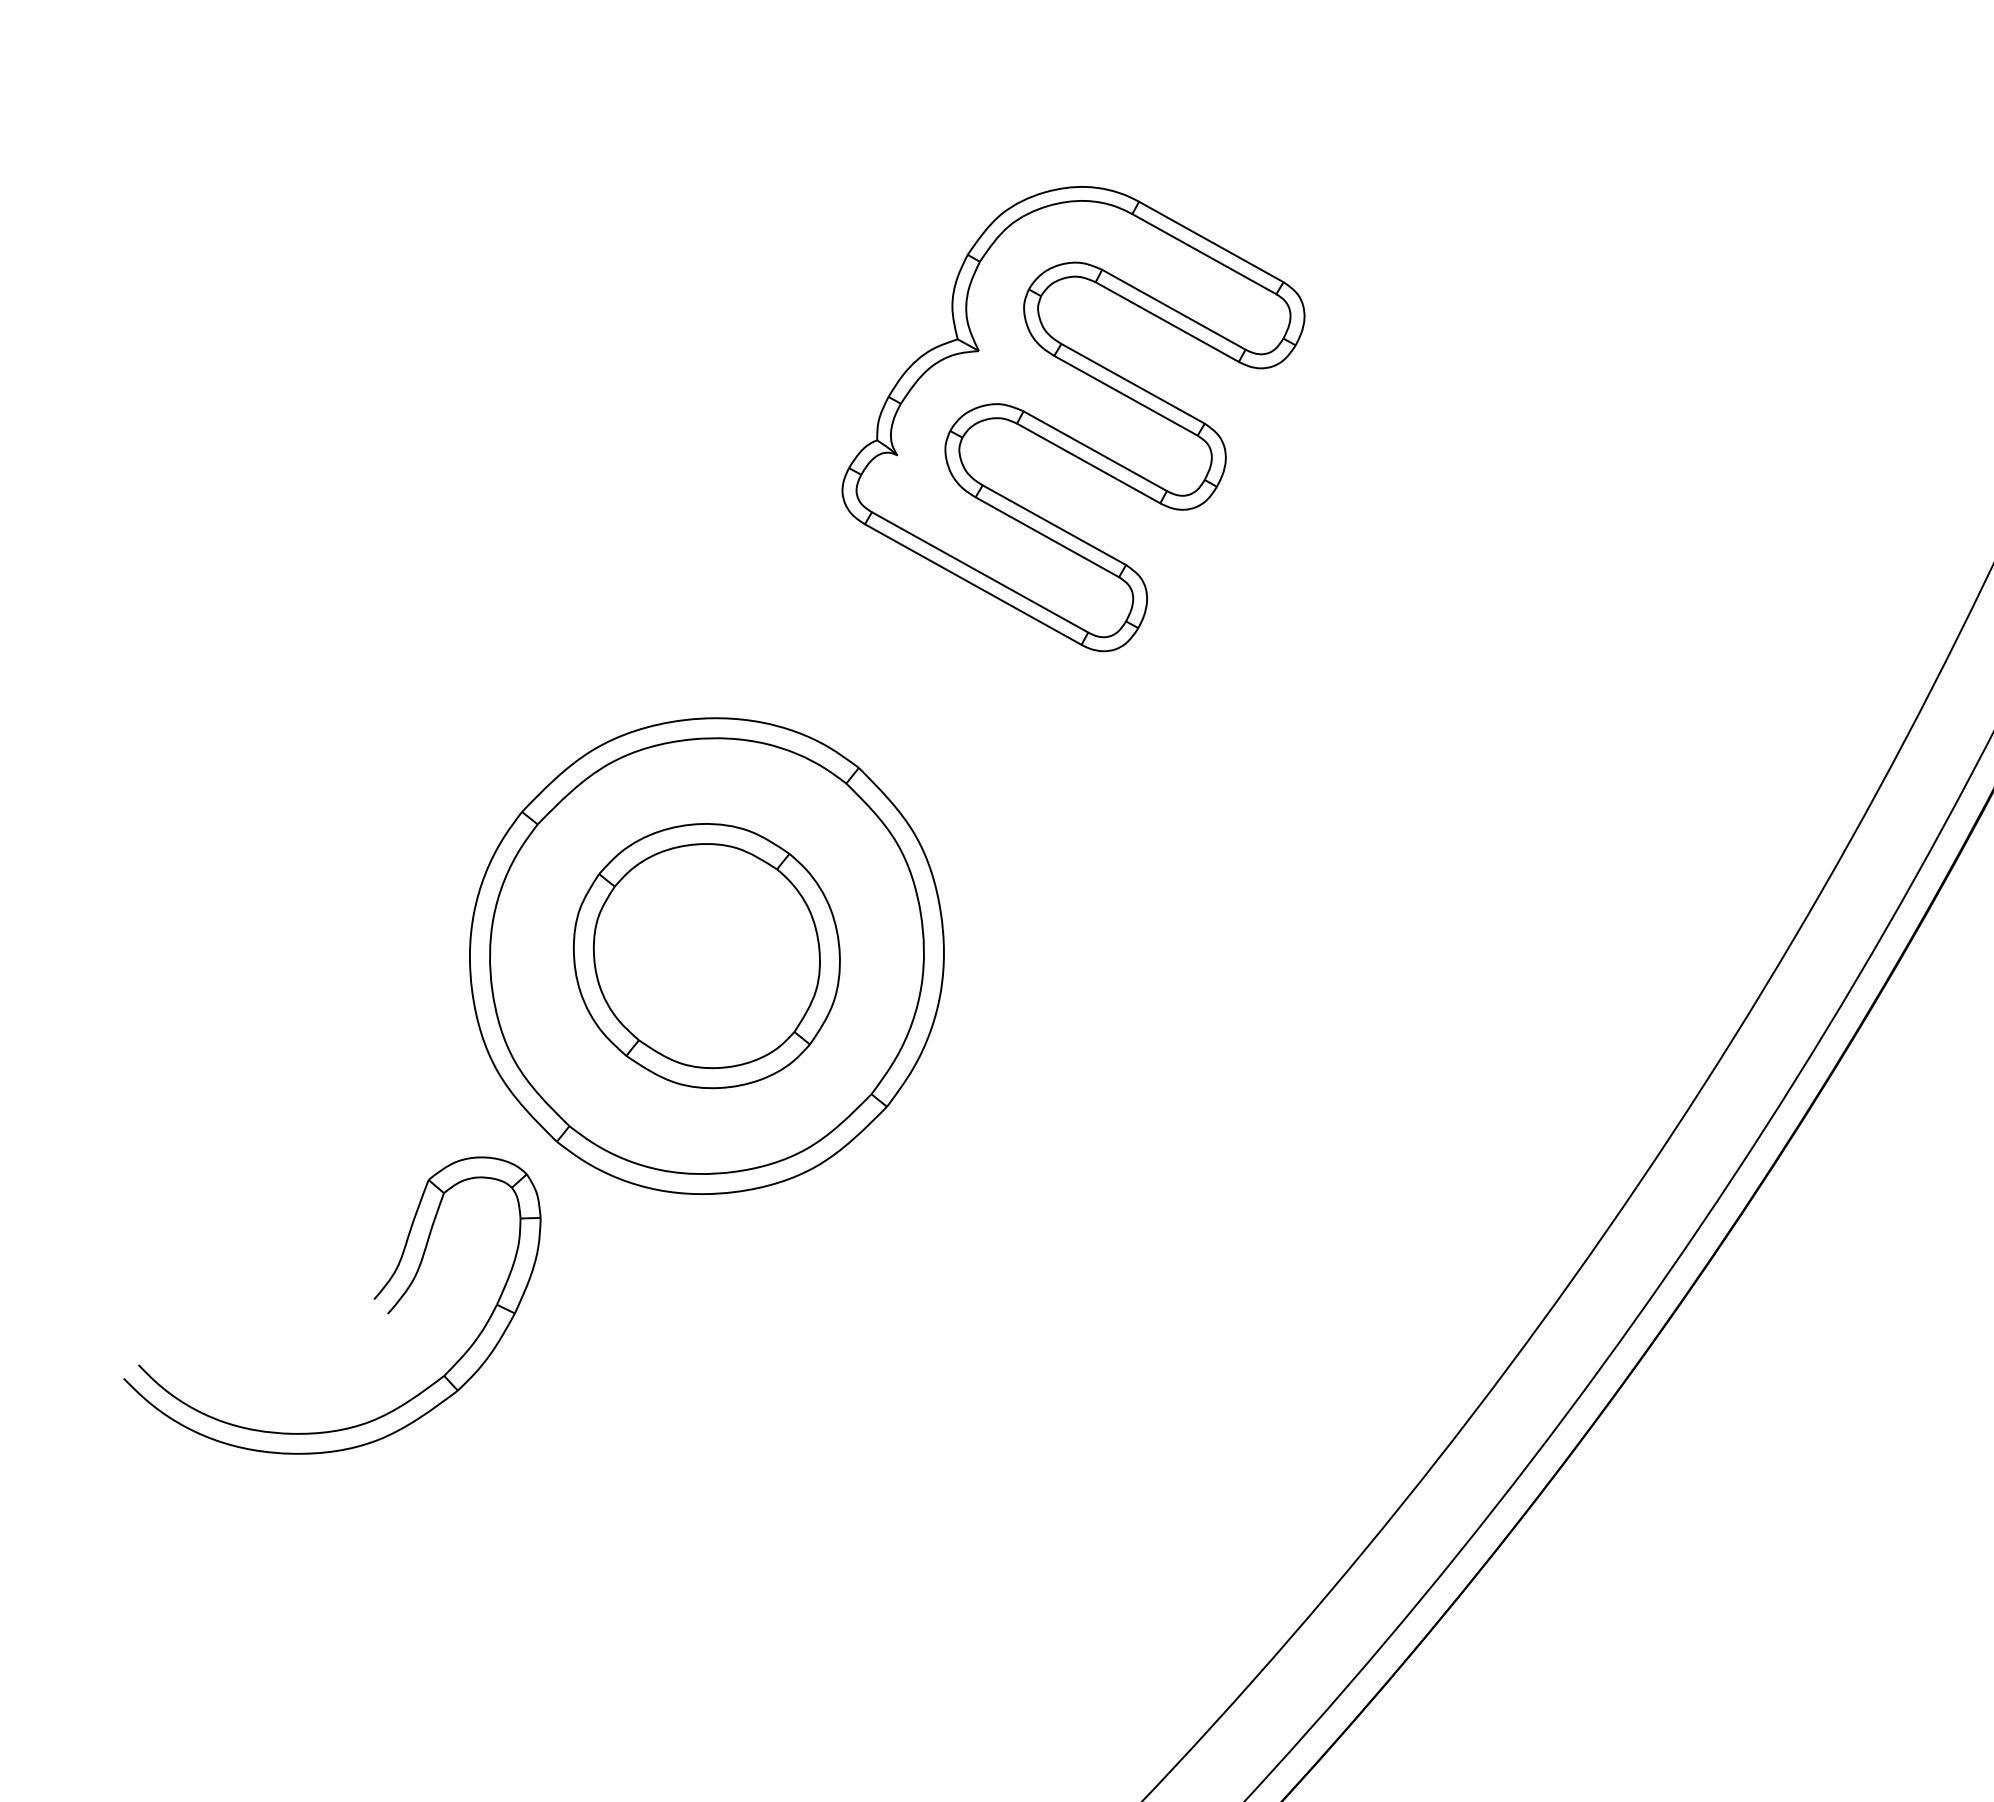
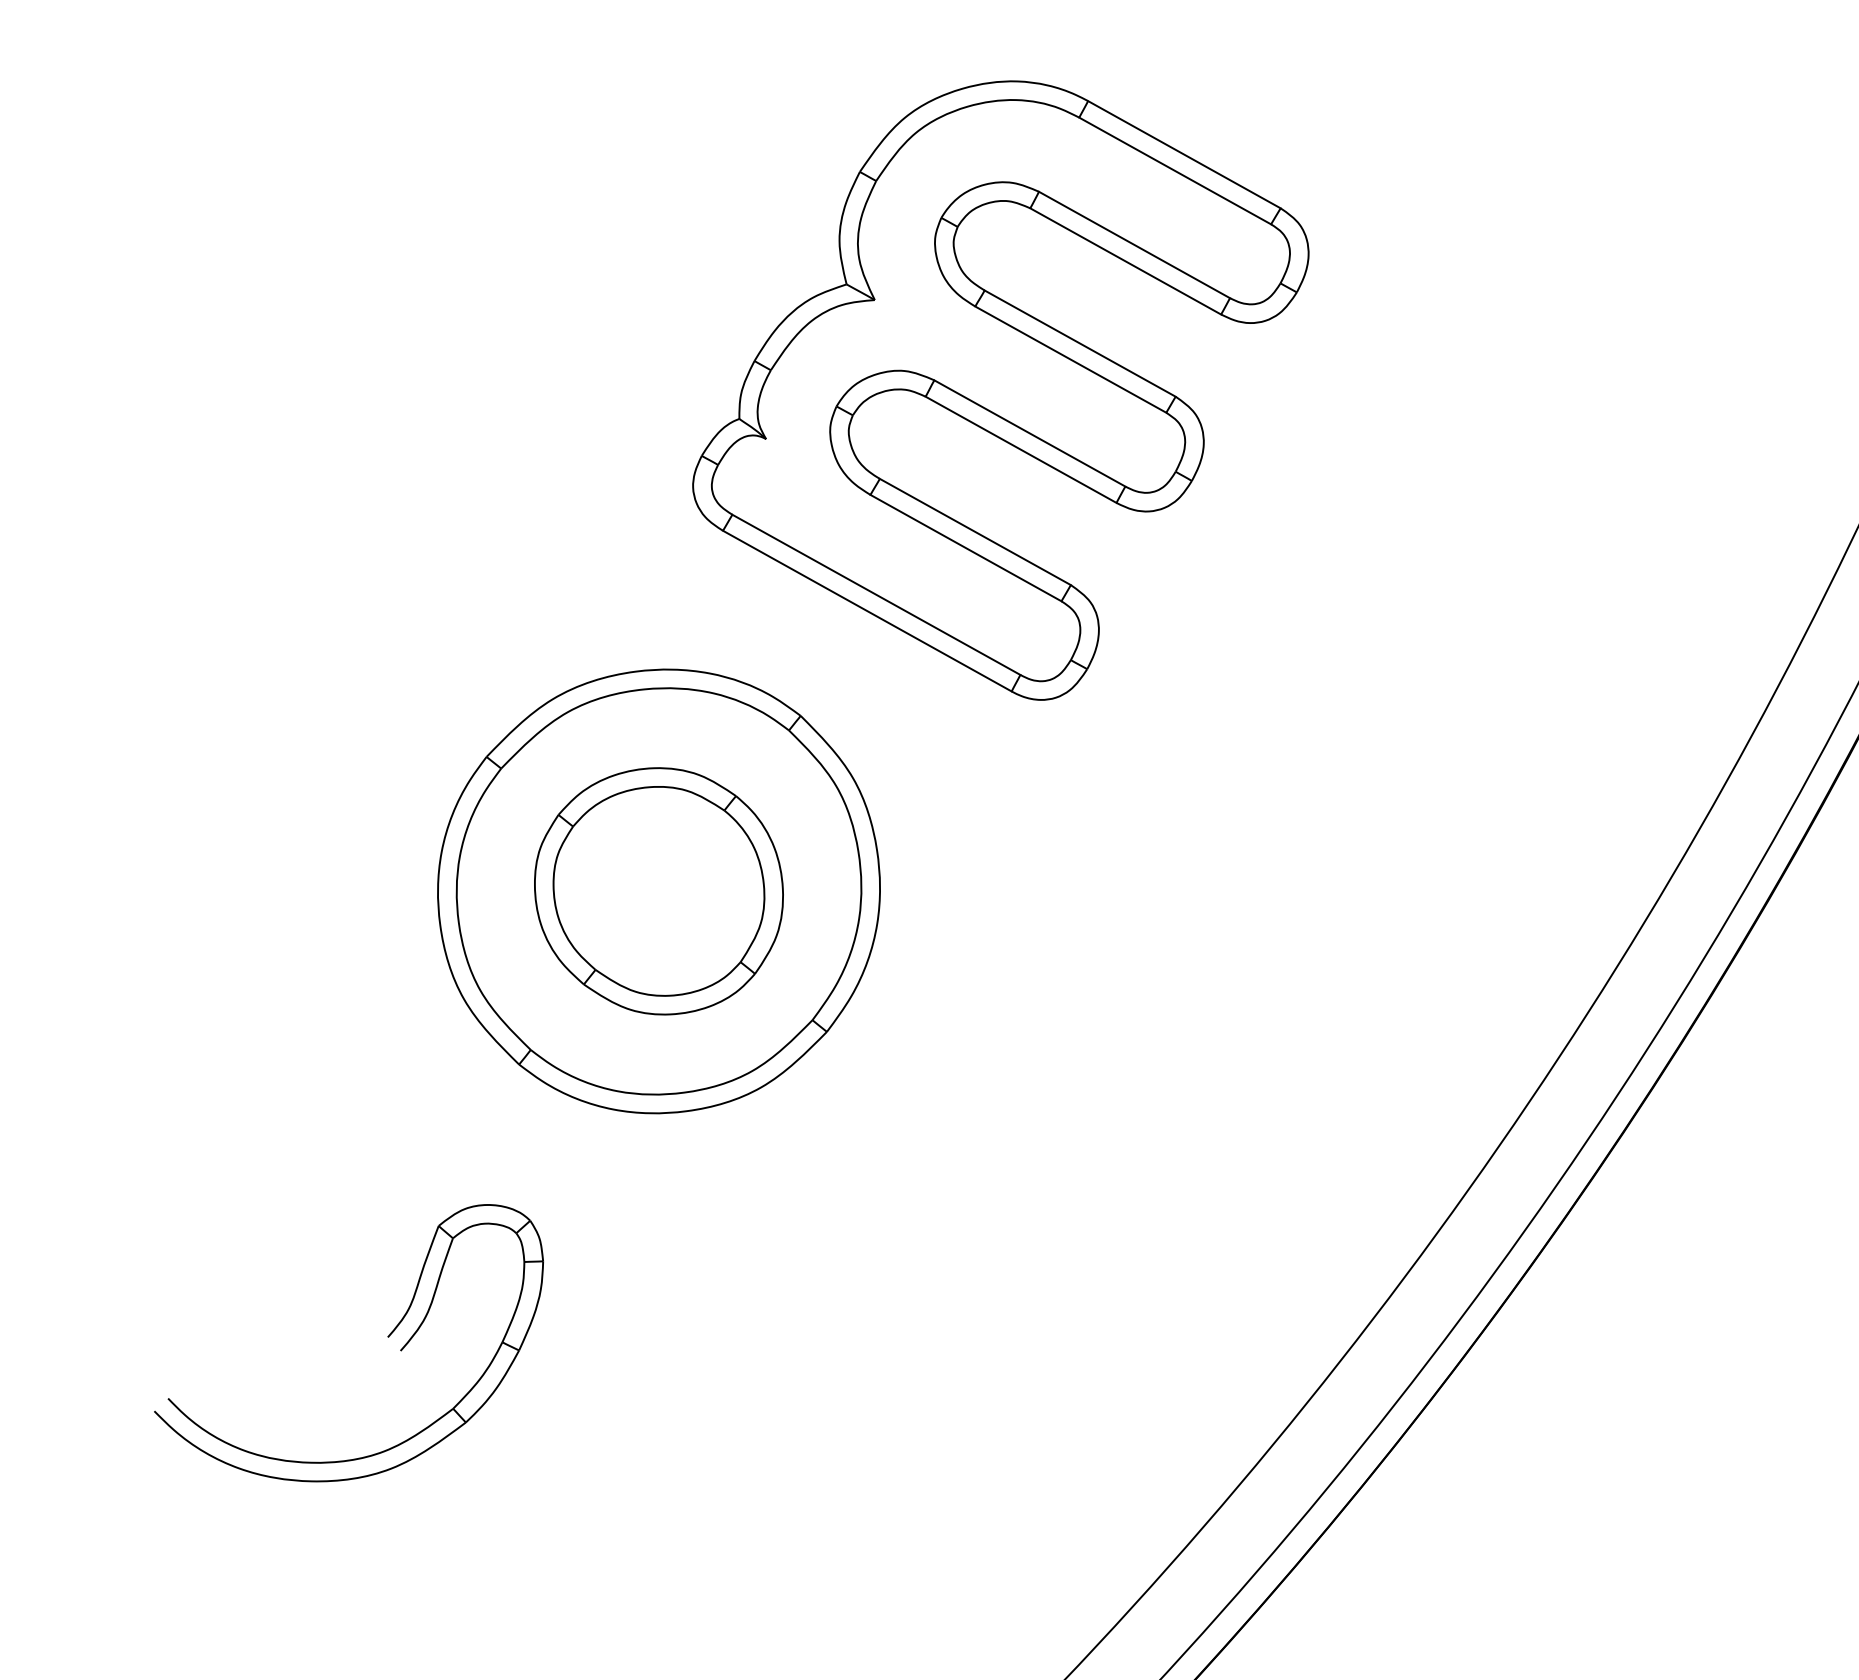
part: (1073, 418) -> (1000, 390), size x1.43
part: (373, 1298) -> (387, 1336), moved

